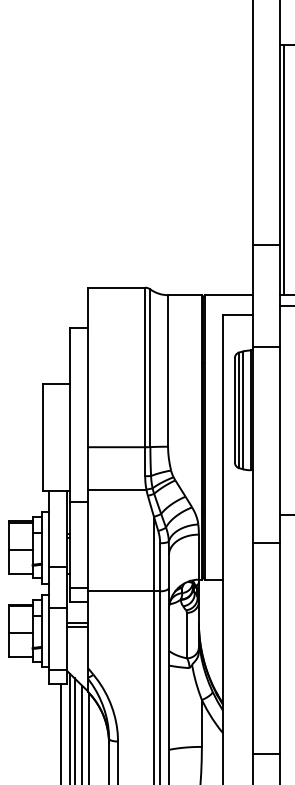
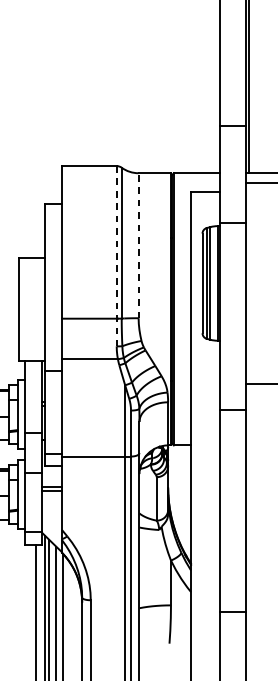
line: (168, 370) -> (139, 245), solid -> dashed
line: (145, 382) -> (117, 256), solid -> dashed

